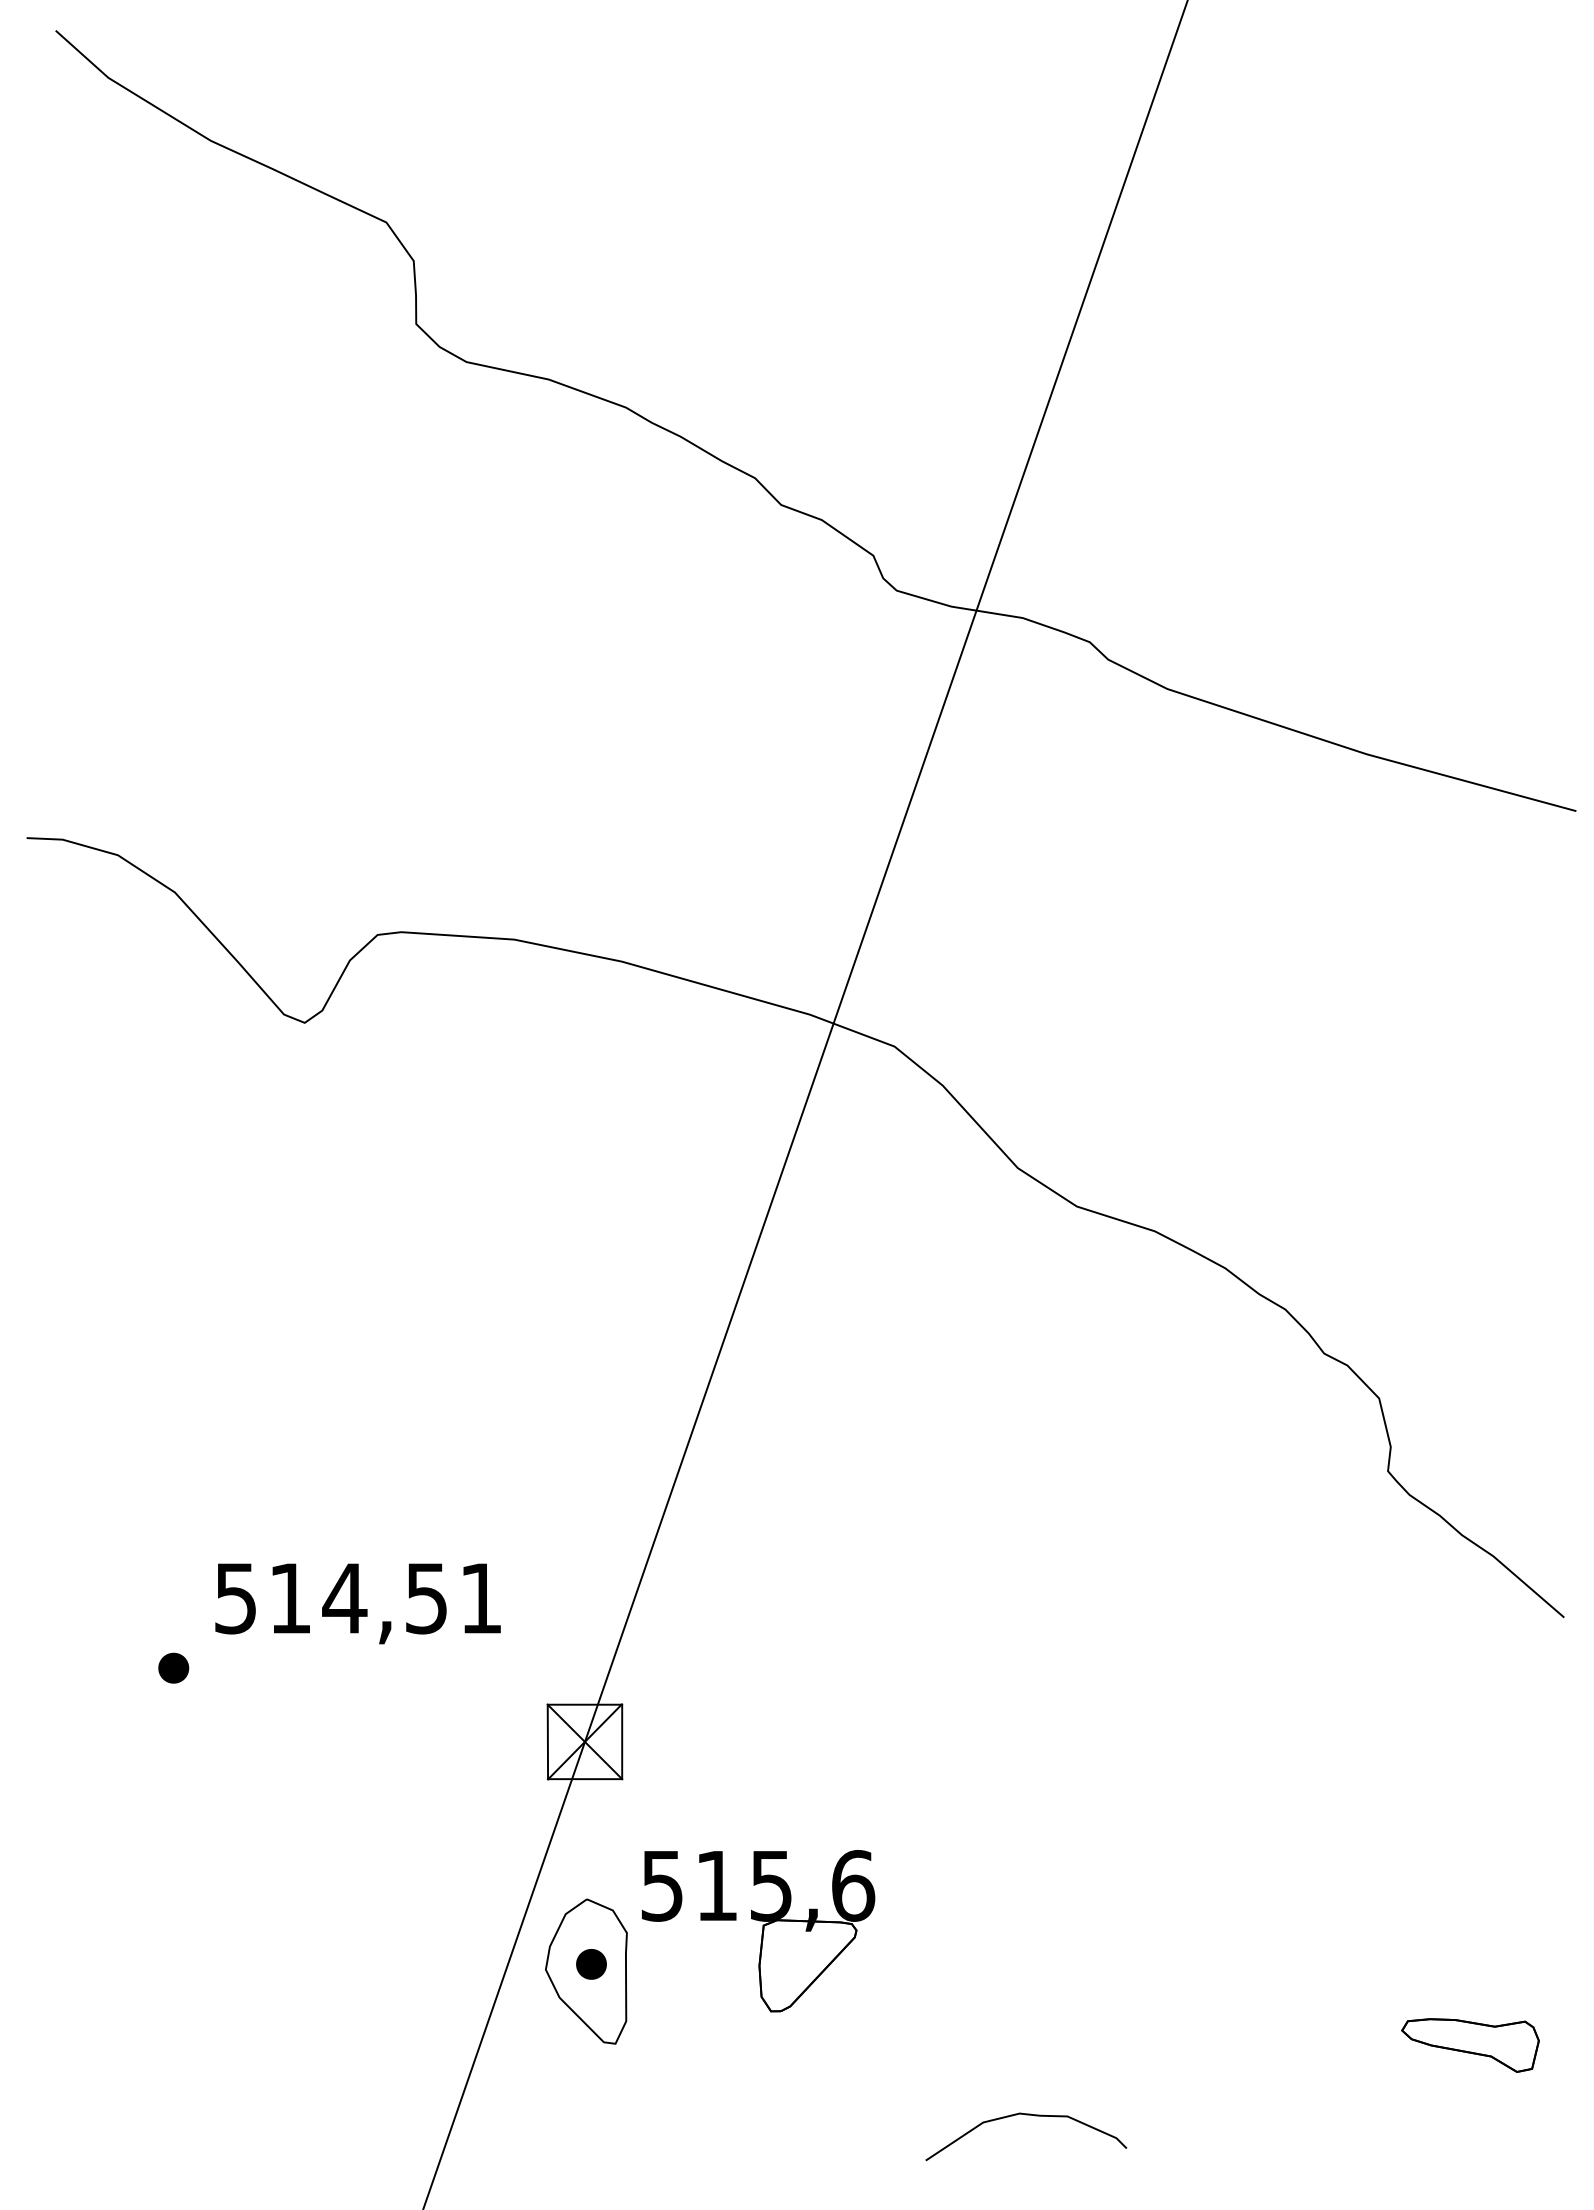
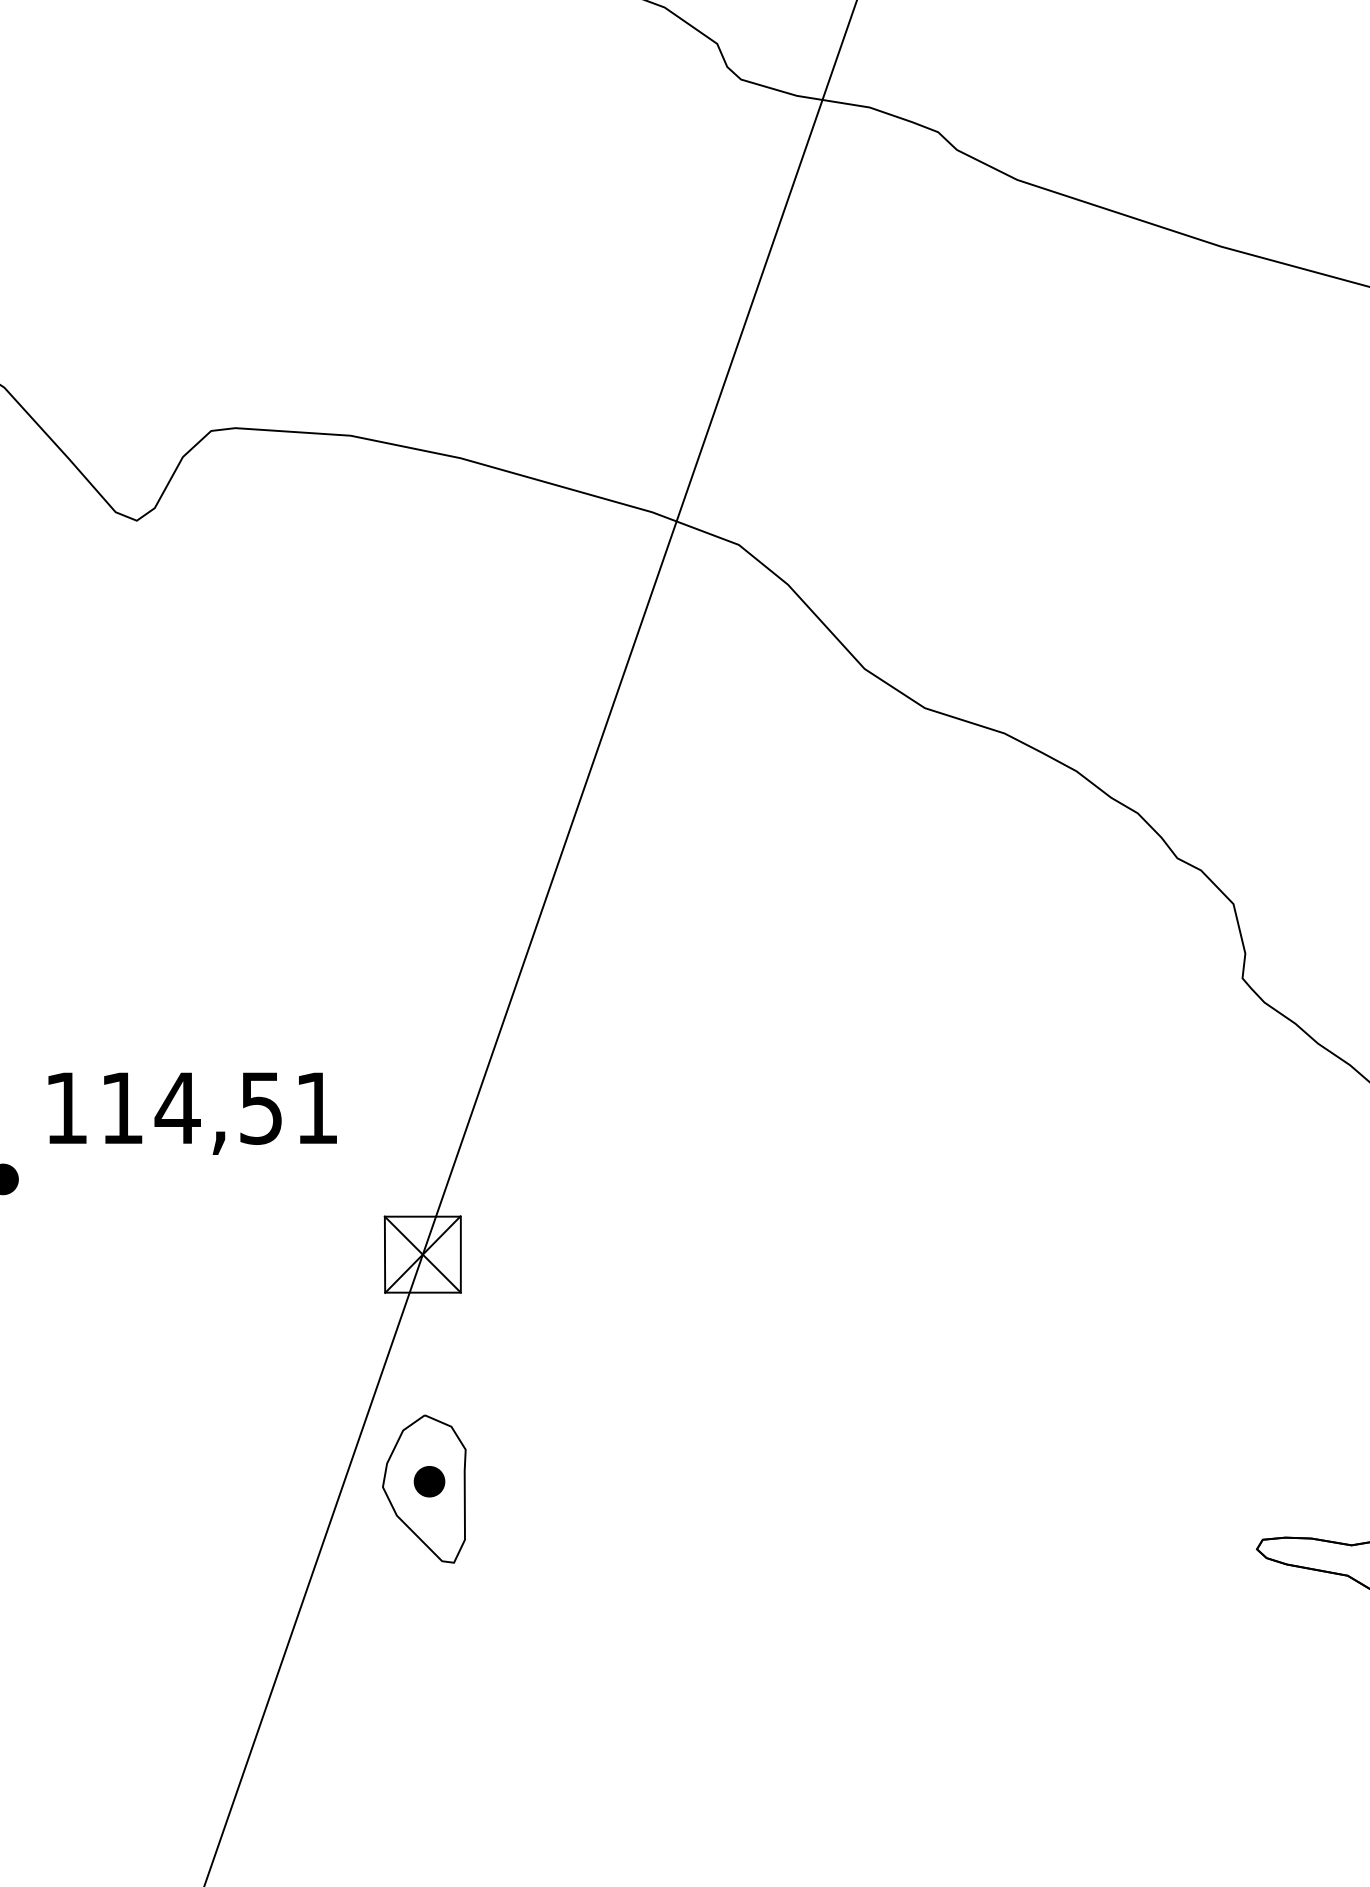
text: (235, 1598) -> (66, 1108), 514,51 -> 114,51
part: (758, 1931) -> (599, 1448), removed
curve: (1026, 2115) -> (873, 1635), removed

